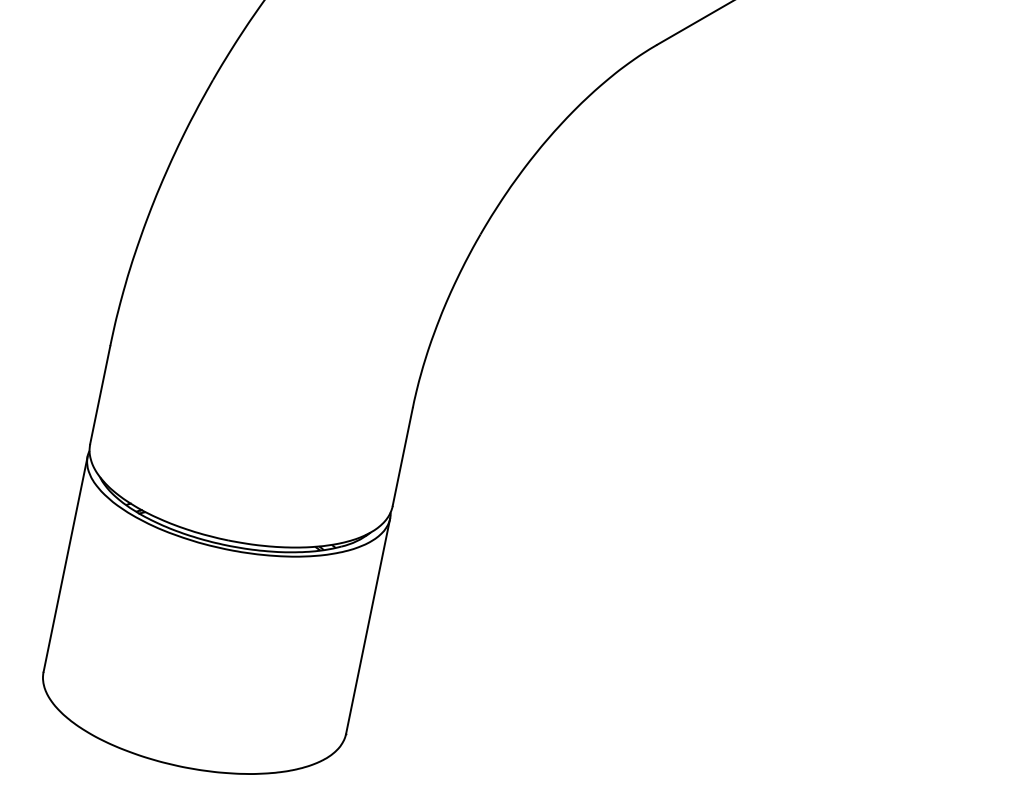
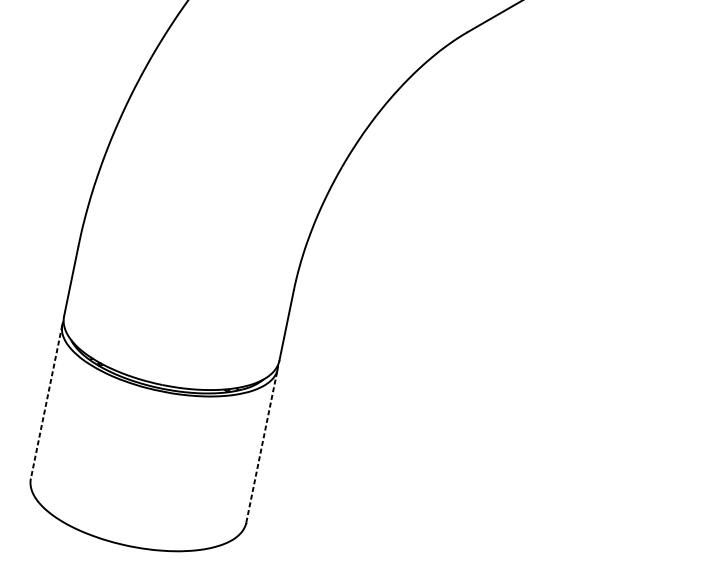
line: (65, 564) -> (46, 402), solid -> dashed
line: (368, 626) -> (262, 446), solid -> dashed

